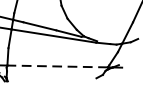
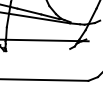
line: (56, 66) -> (41, 40), dashed -> solid

